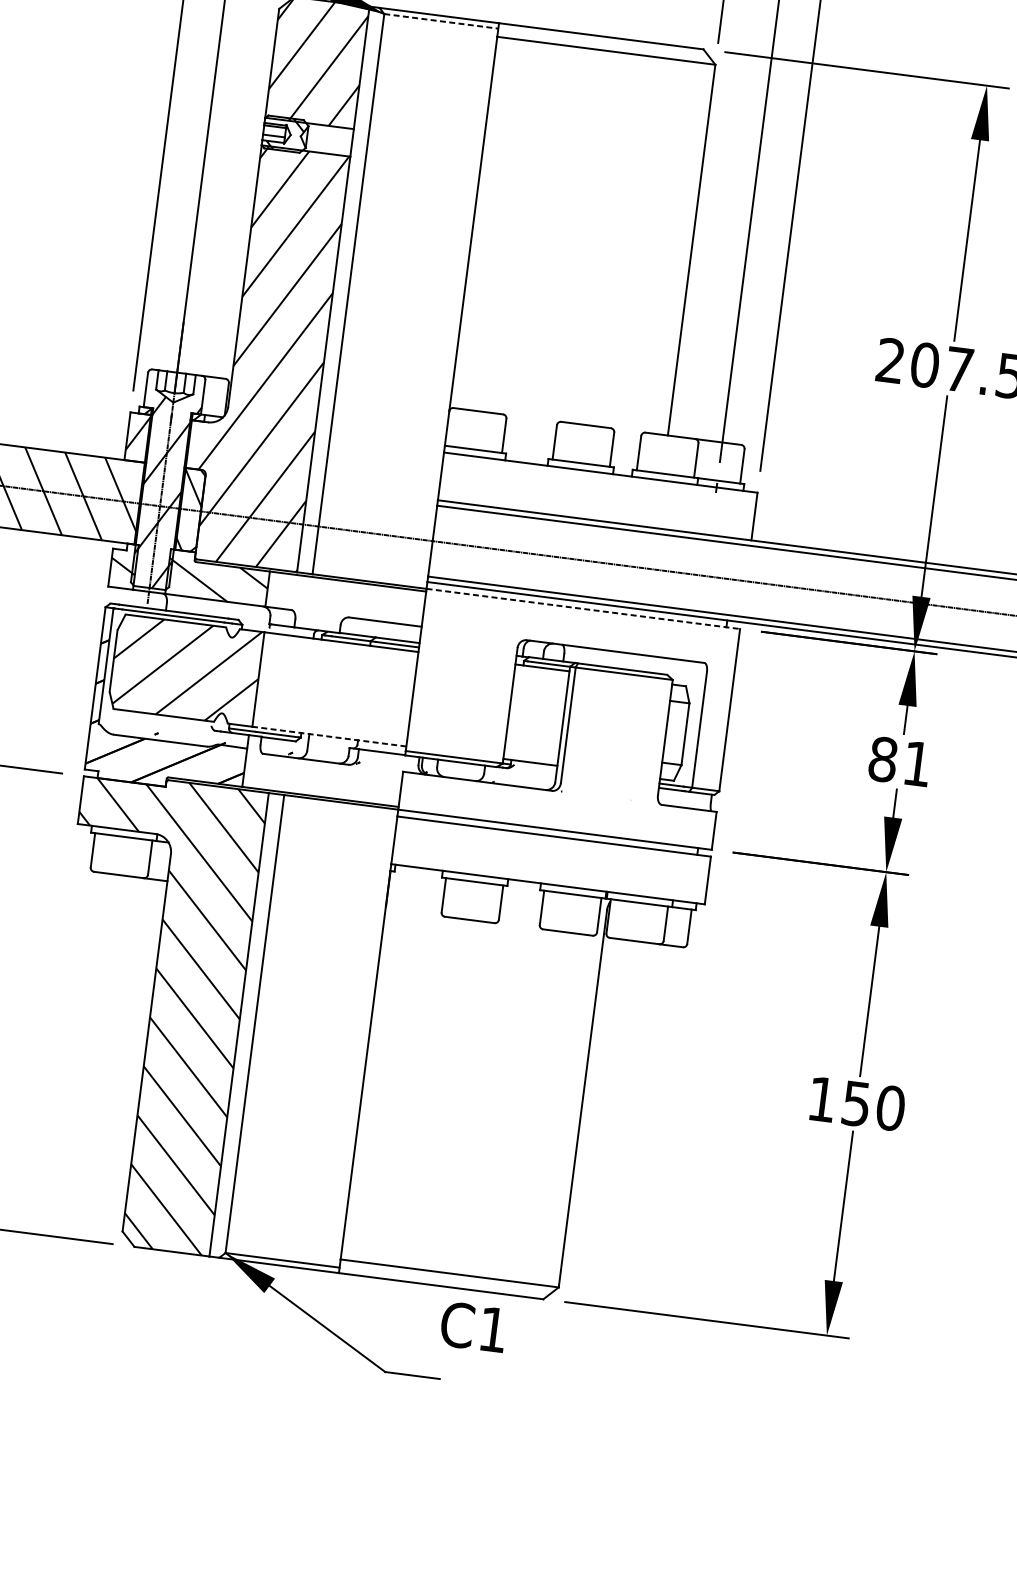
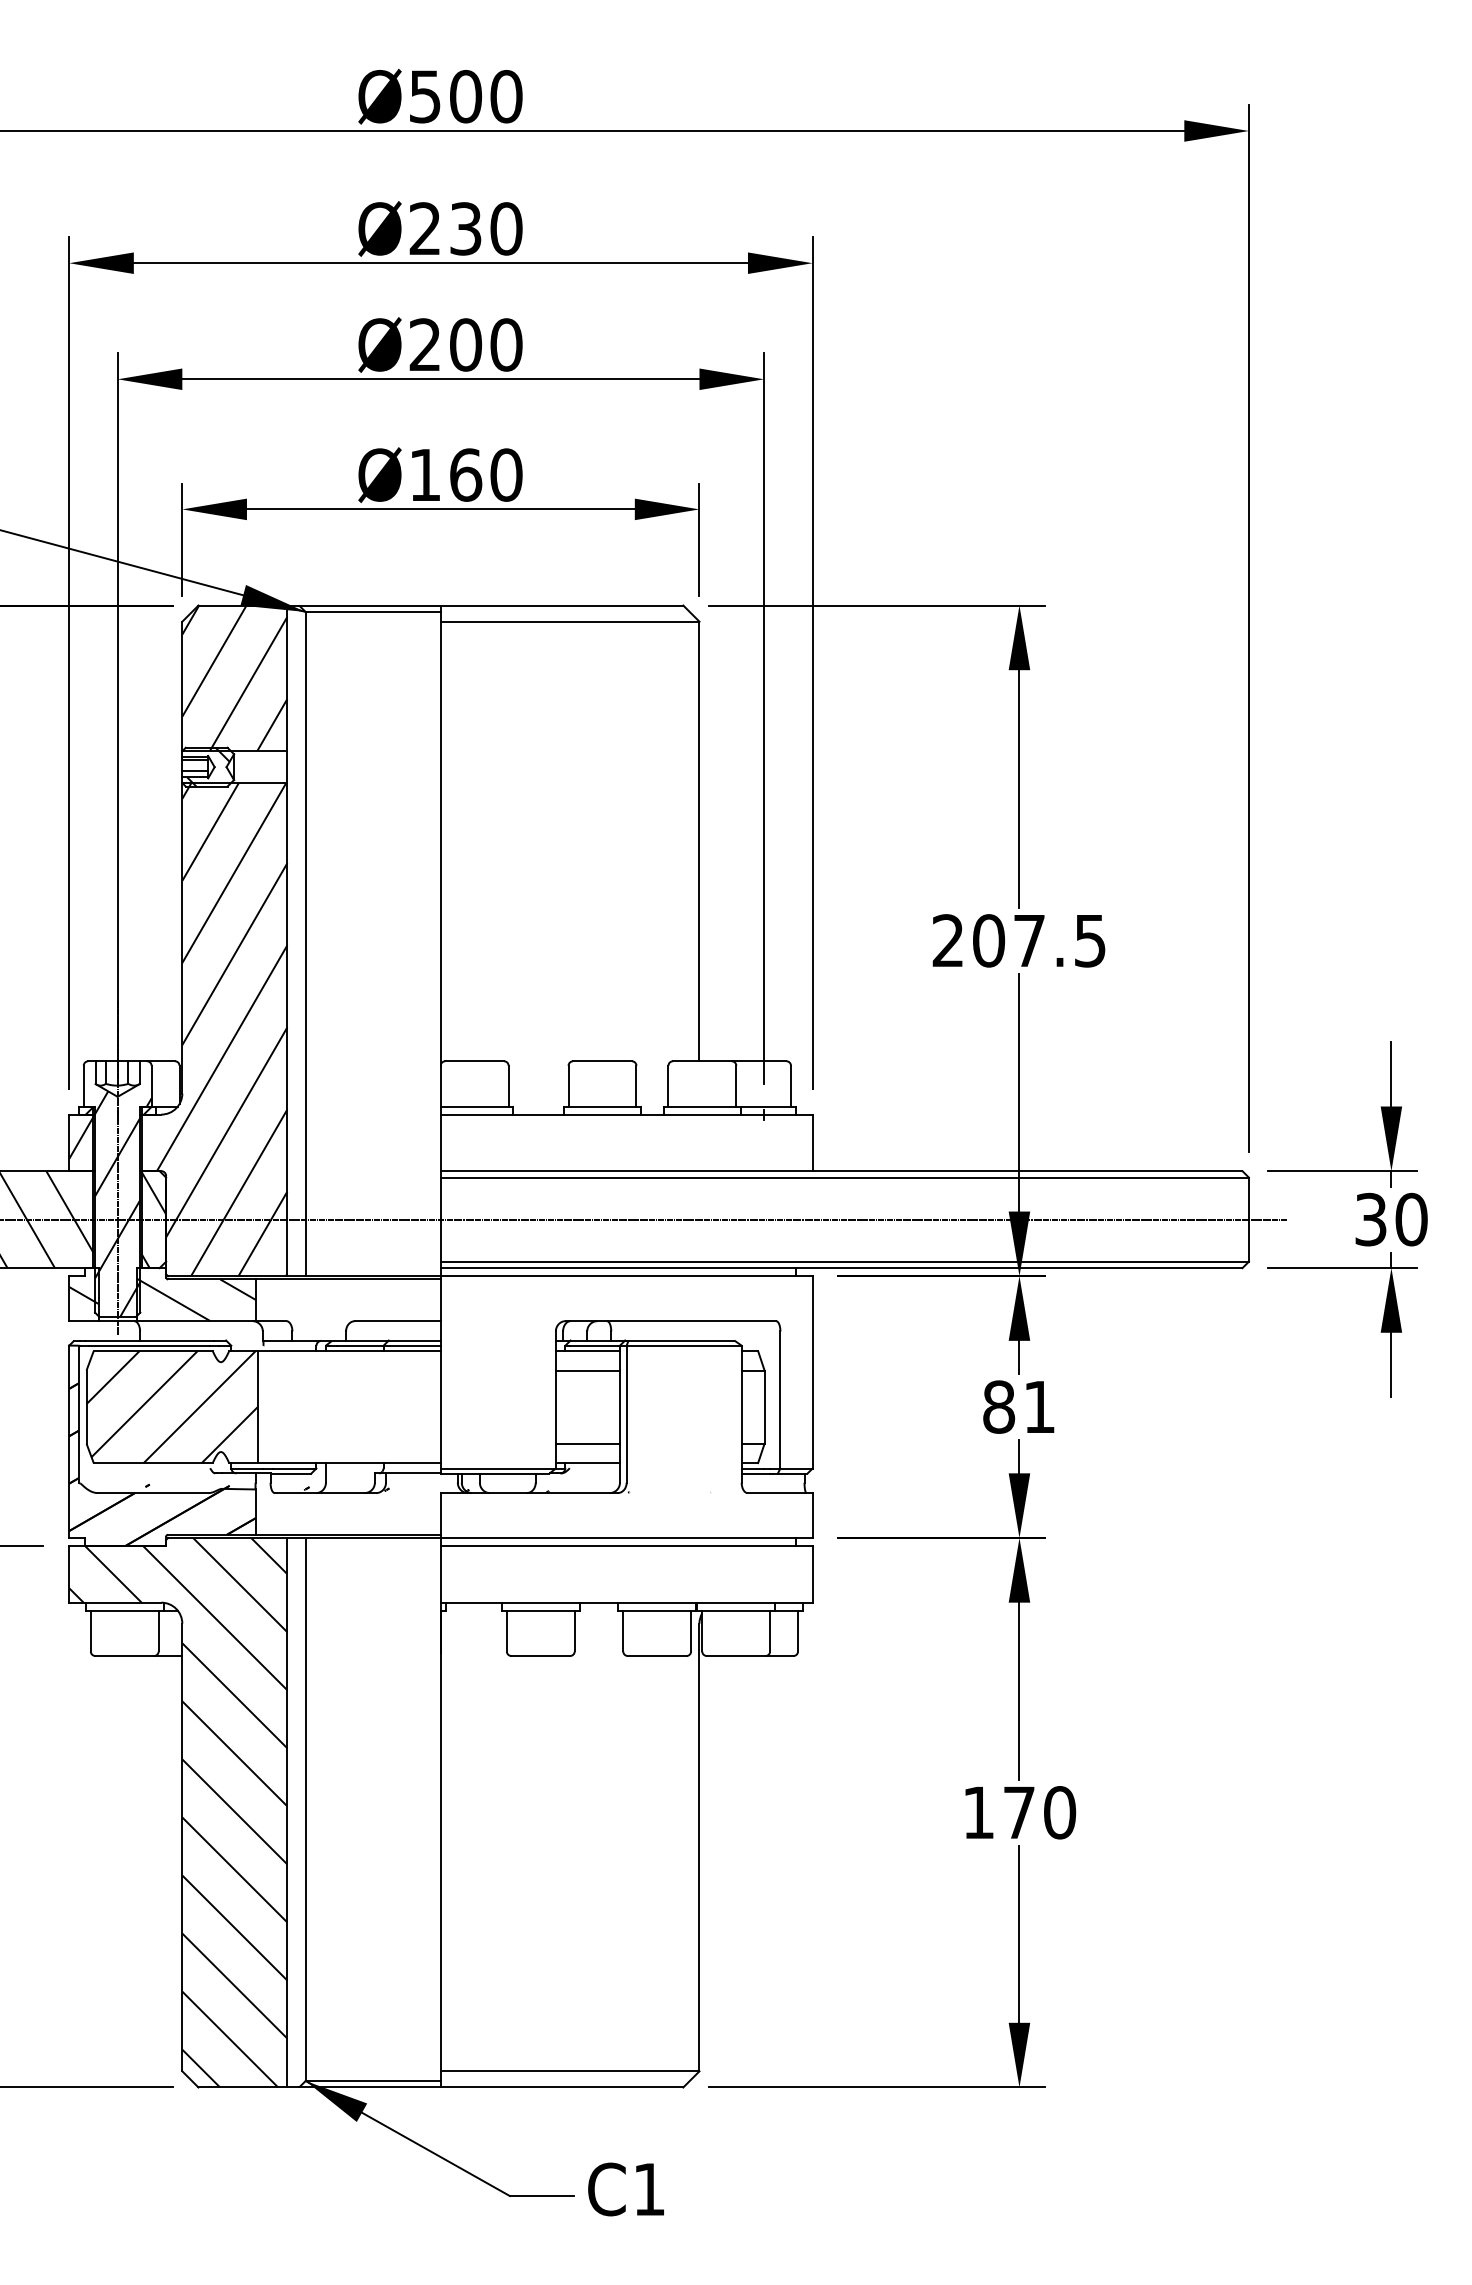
line: (441, 21) -> (373, 612), dashed -> solid
line: (583, 609) -> (626, 1276), dashed -> solid
line: (540, 684) -> (587, 1370), added
line: (329, 736) -> (349, 1463), dashed -> solid
line: (532, 745) -> (587, 1443), added
text: (856, 1103) -> (1019, 1812), 150 -> 170
text: (473, 1327) -> (625, 2189), moved

